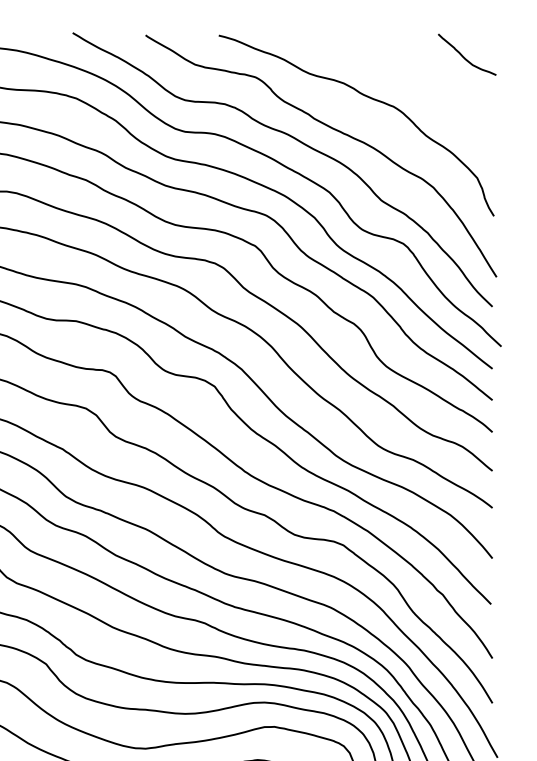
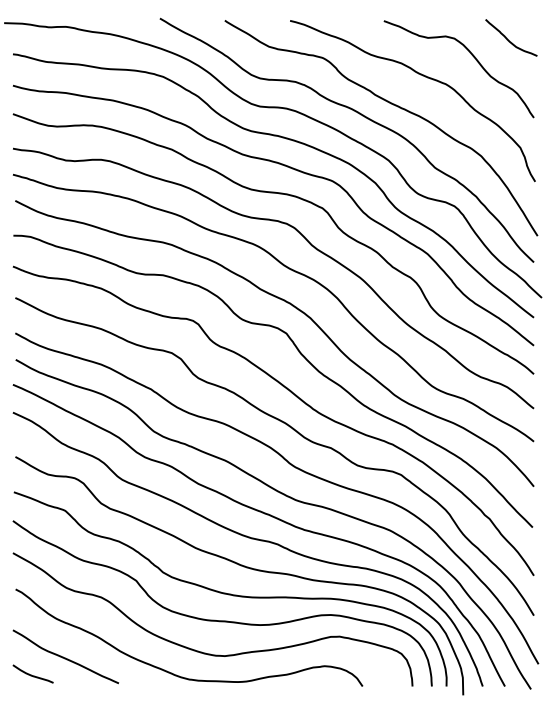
curve: (422, 74) -> (471, 55), added

